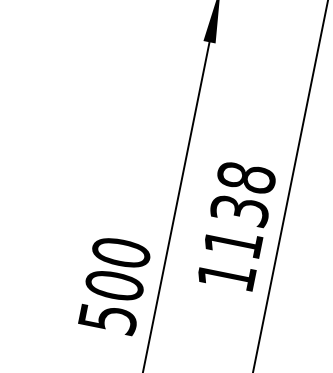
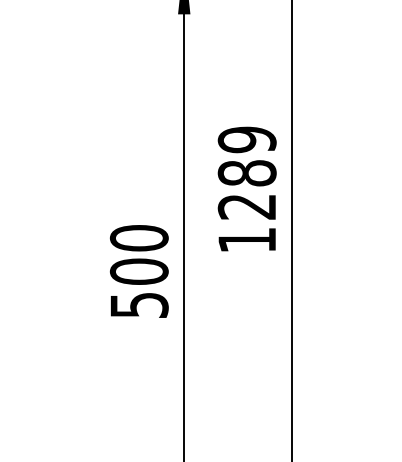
text: (239, 209) -> (246, 172), 1138 -> 1289

